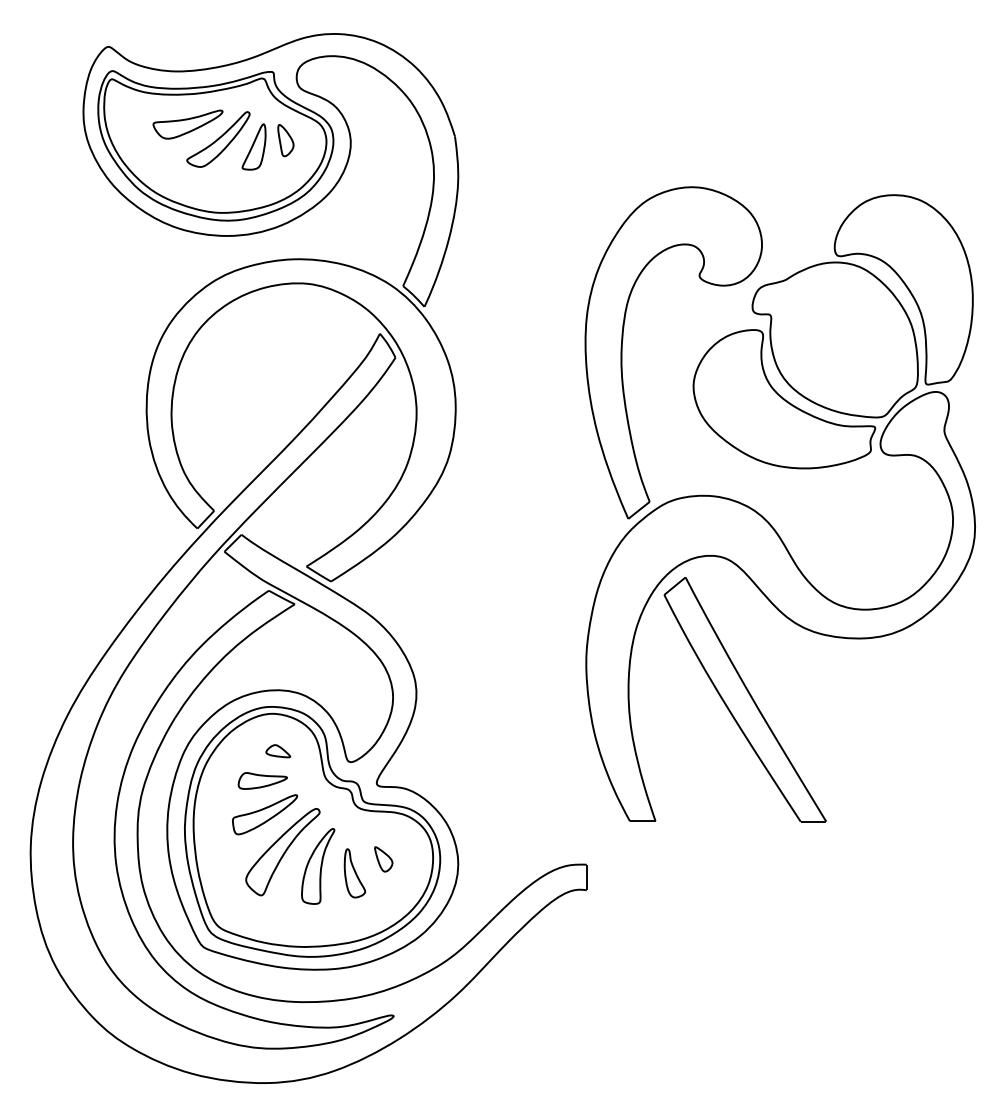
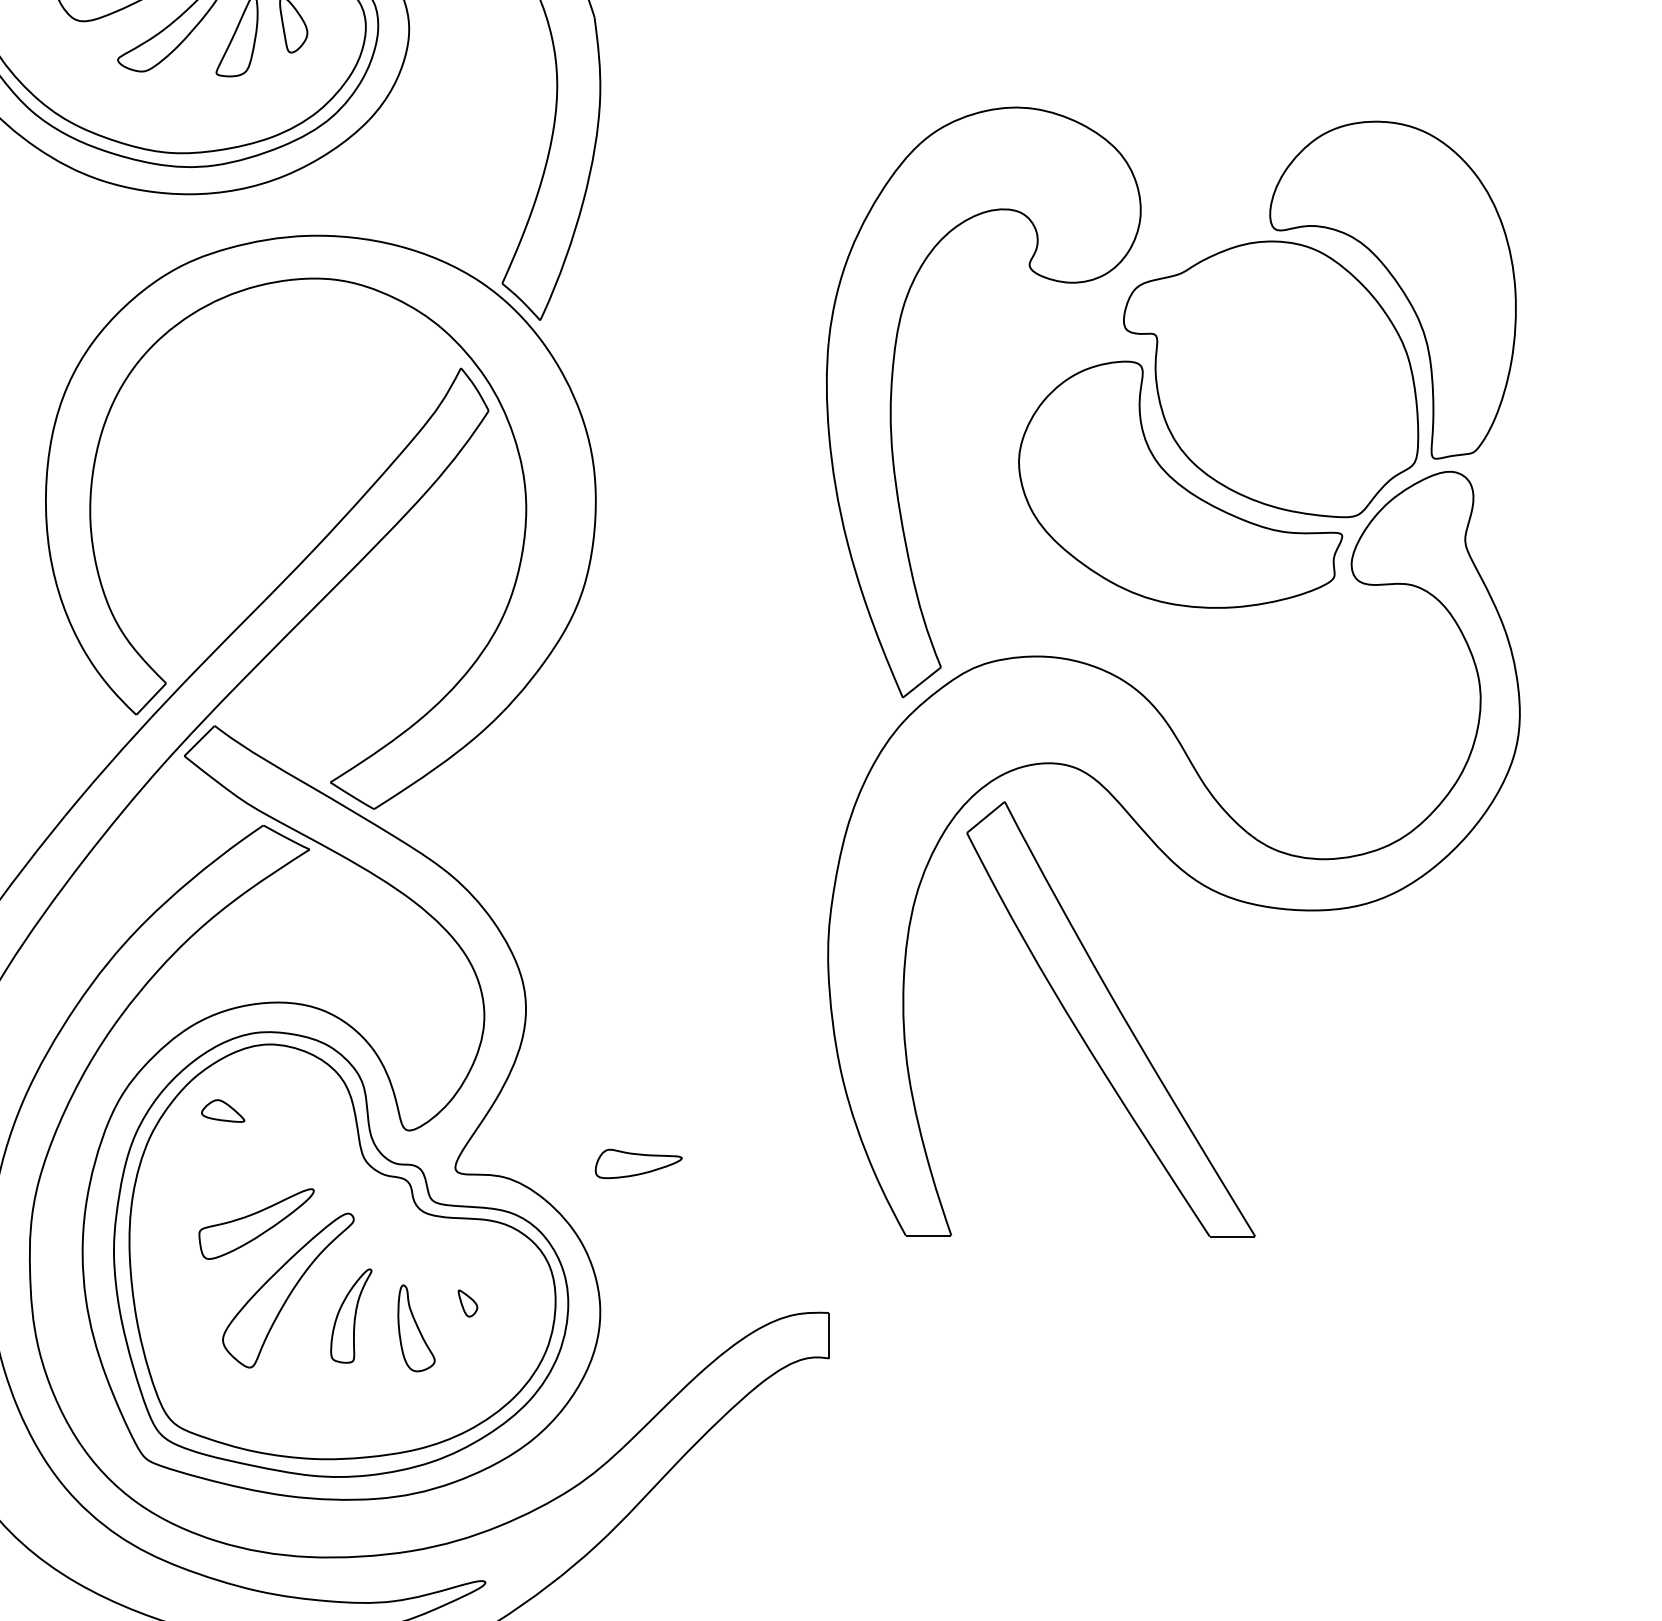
part: (278, 751) -> (223, 1111), moved
part: (262, 780) -> (638, 1163), moved
part: (383, 859) -> (467, 1303), size x0.6
part: (318, 866) -> (351, 1316), size x0.7

